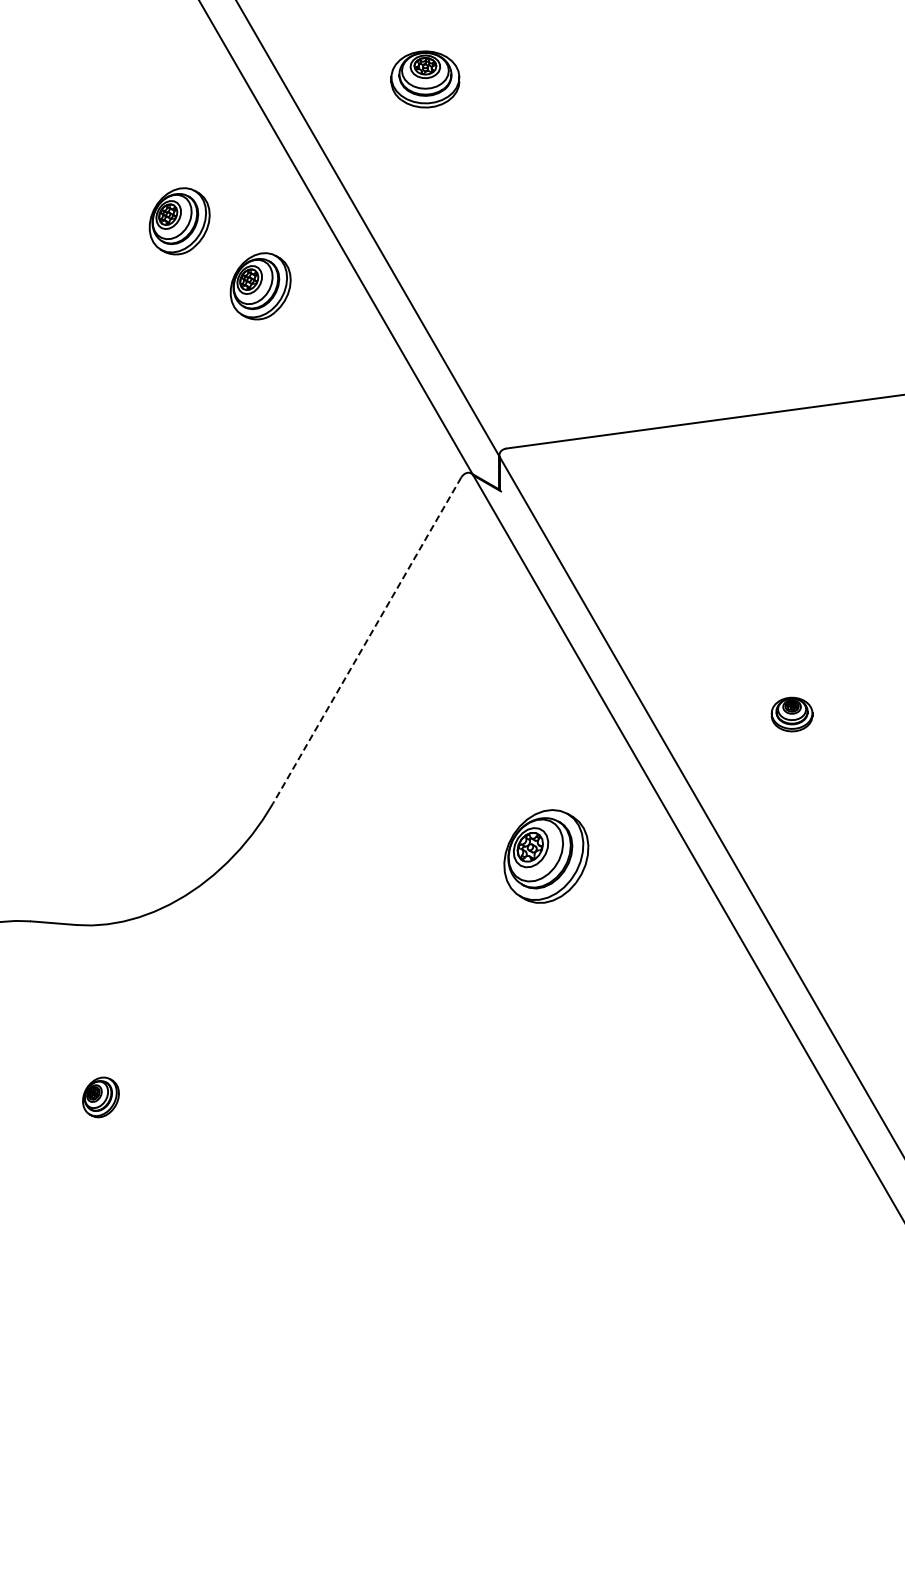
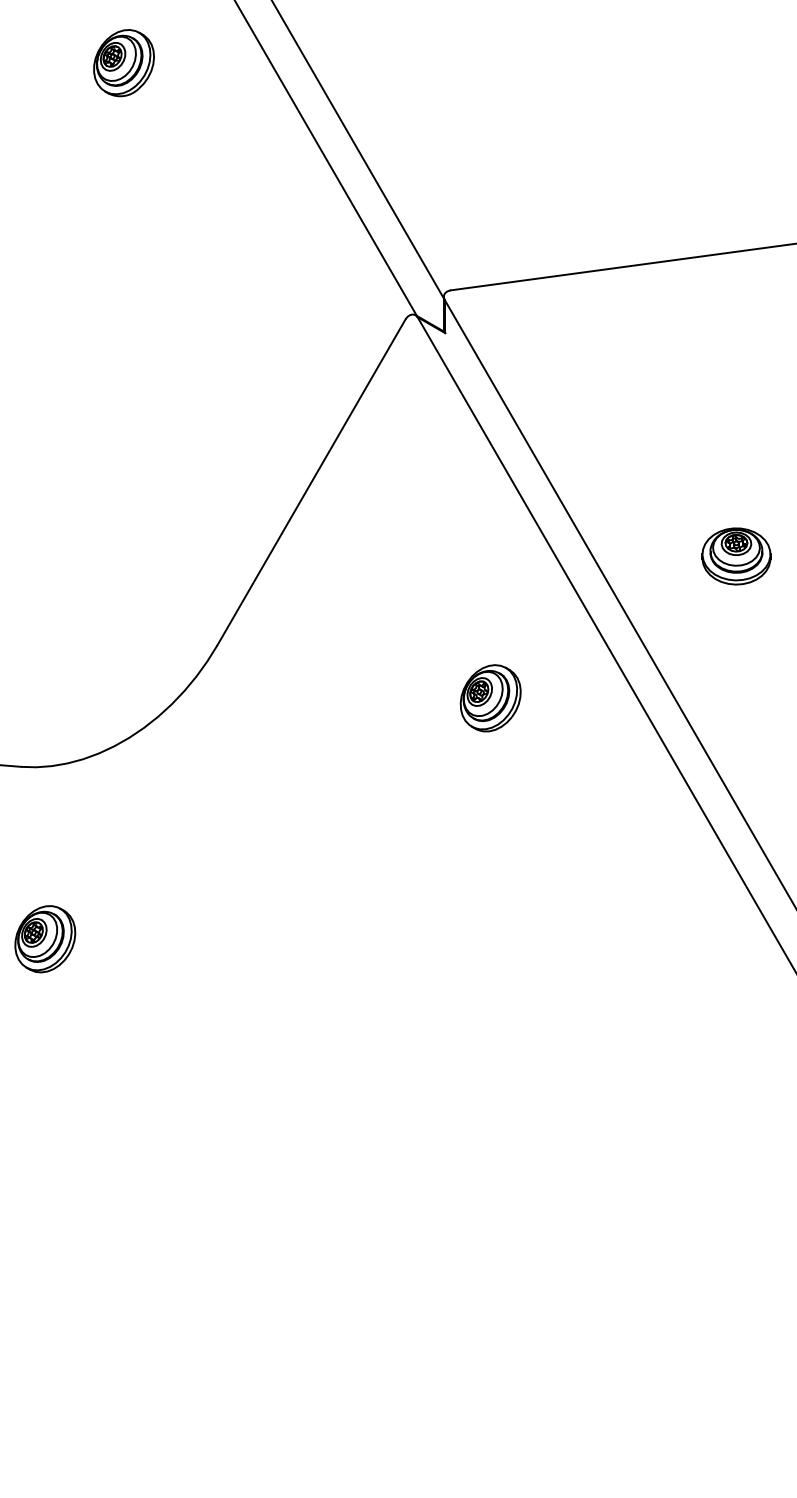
part: (260, 286) -> (204, 128), removed
line: (366, 640) -> (310, 482), dashed -> solid
part: (791, 714) -> (735, 556), size x1.67
part: (546, 856) -> (490, 698), size x0.71
part: (100, 1097) -> (44, 939), size x1.67

